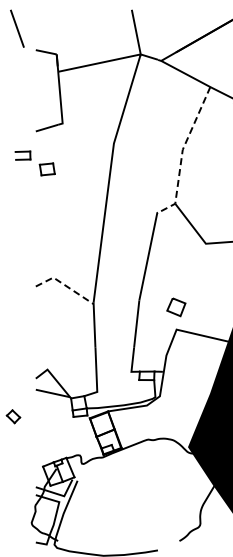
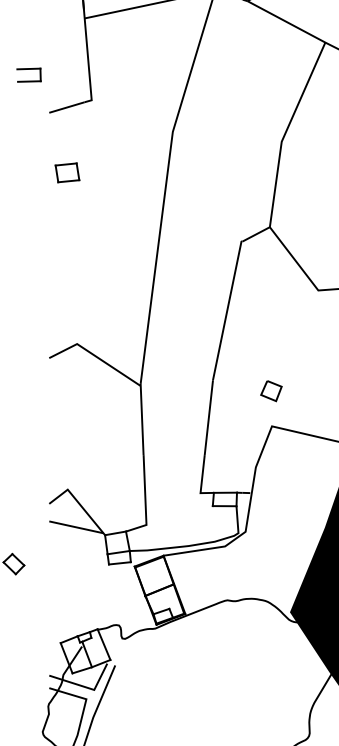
line: (182, 152) -> (281, 146), dashed -> solid
part: (22, 155) -> (28, 74), moved
line: (65, 285) -> (96, 356), dashed -> solid
part: (175, 307) -> (270, 391), size x0.71

